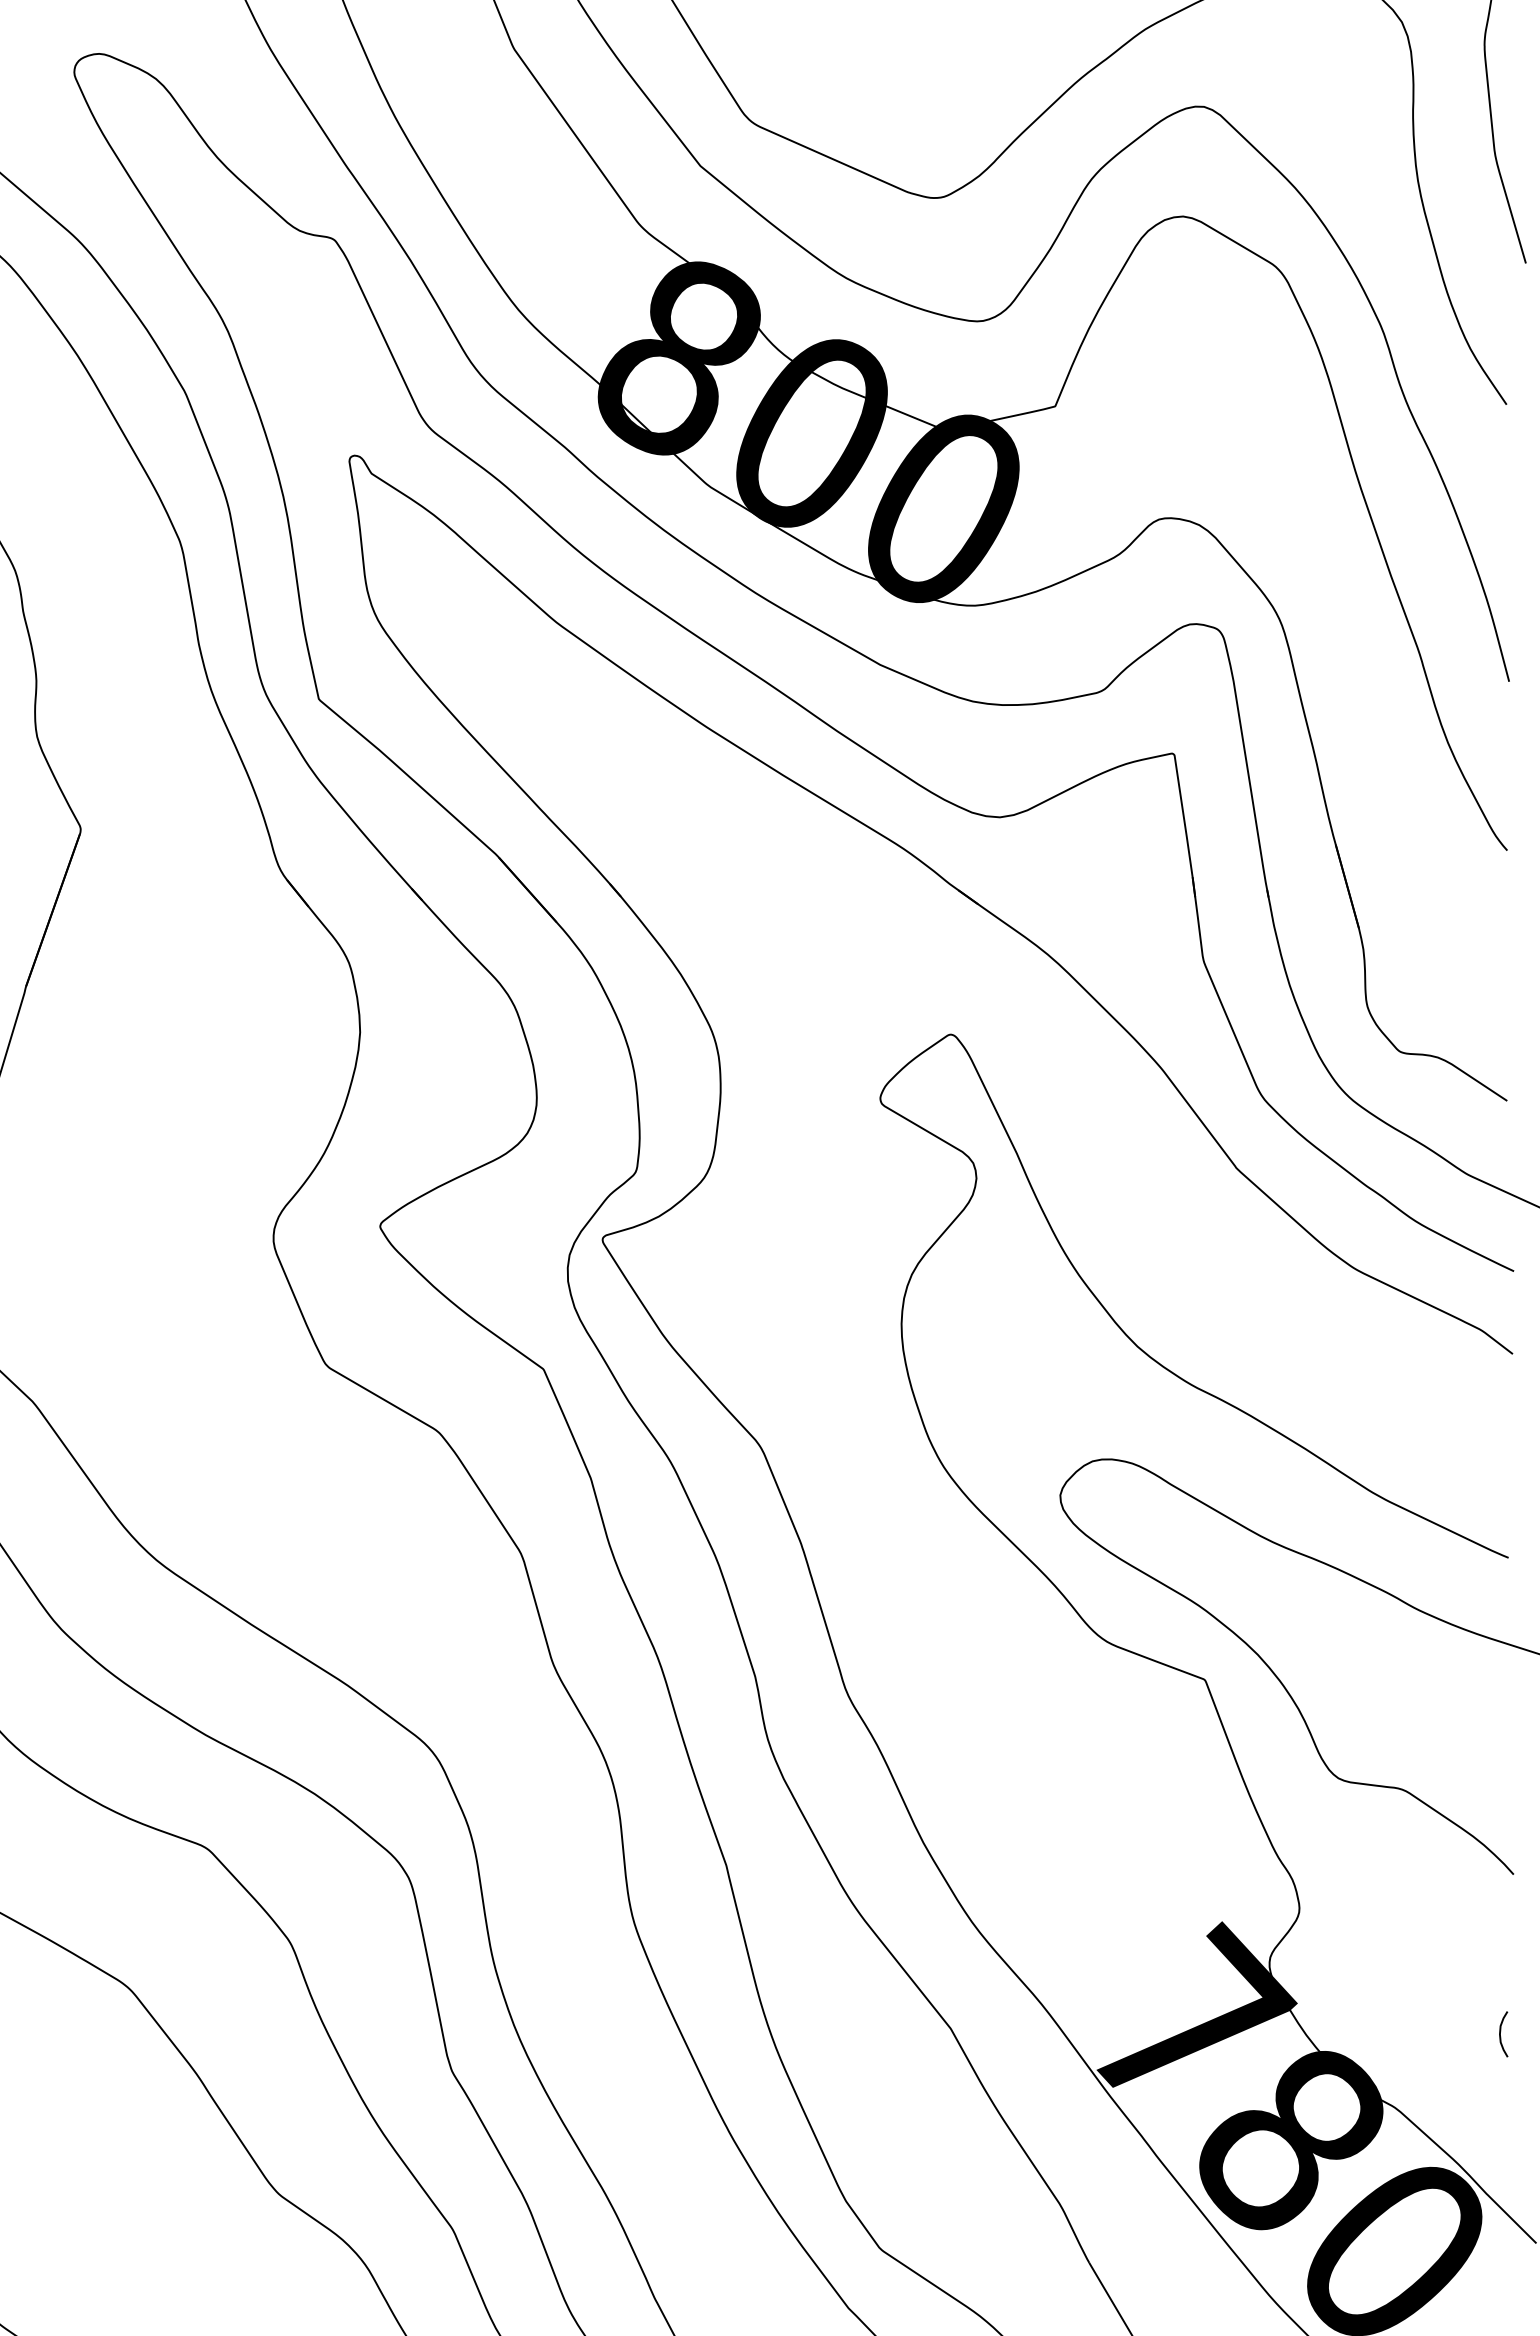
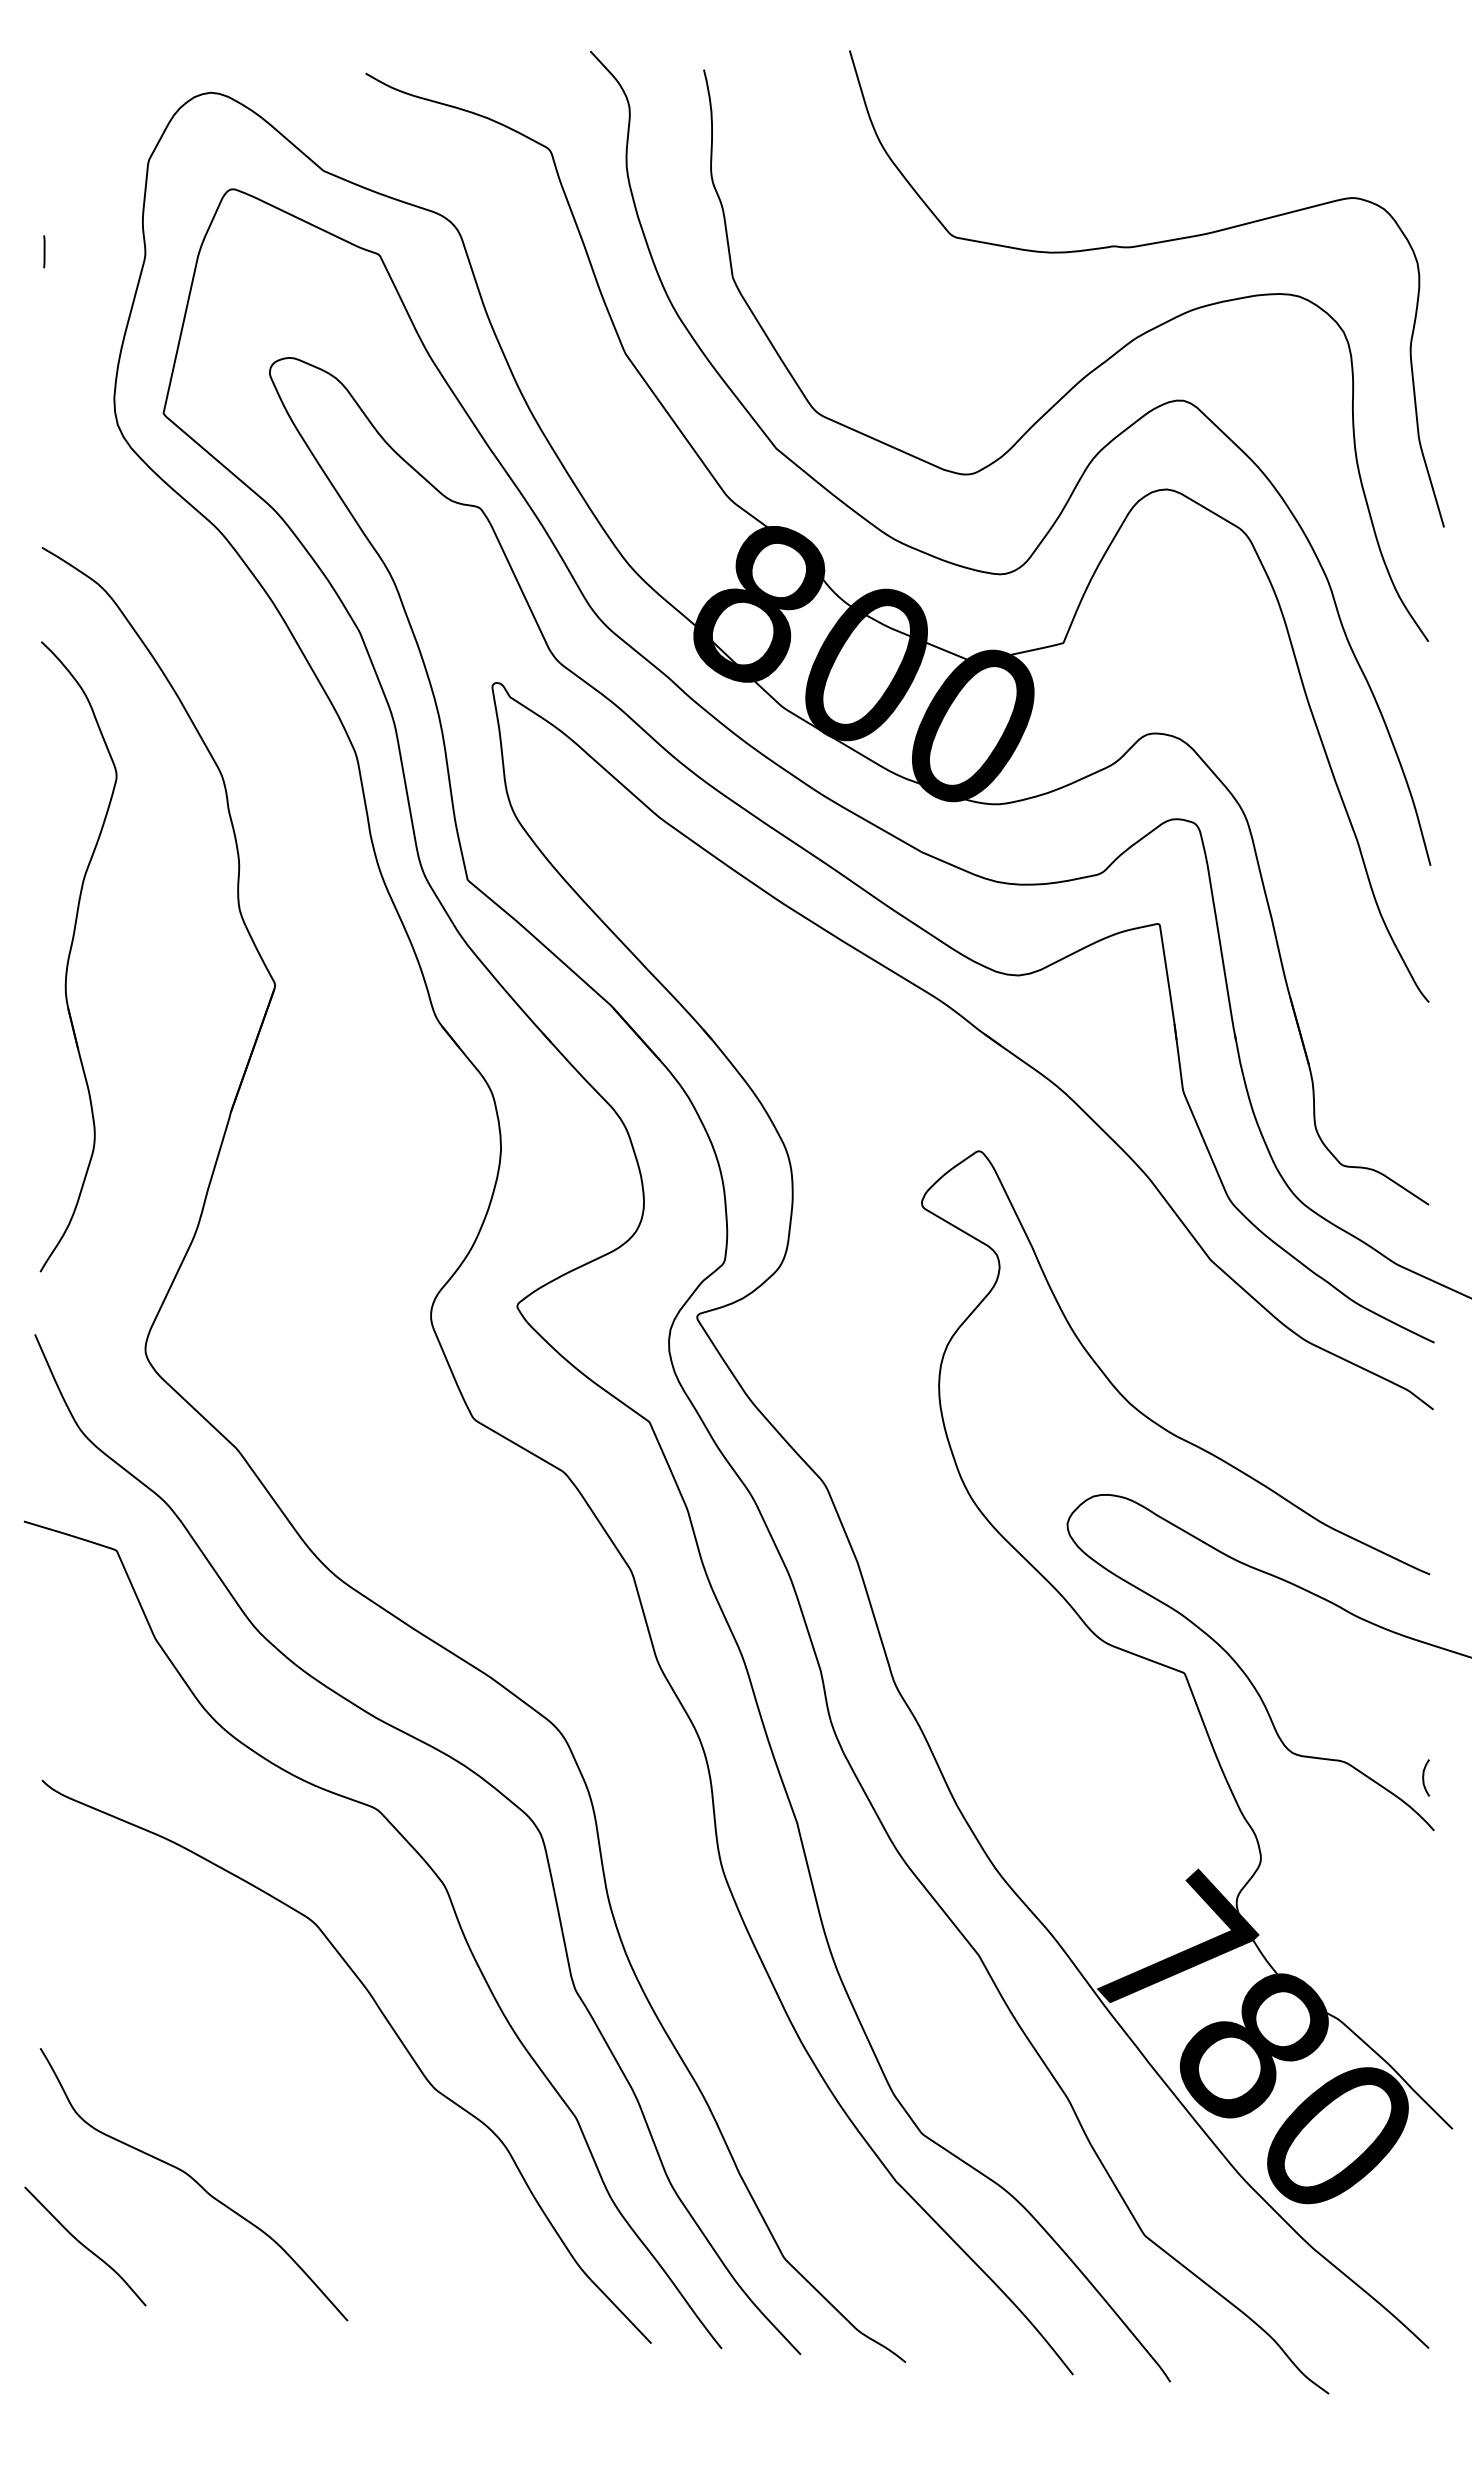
curve: (1501, 2032) -> (1424, 1776), moved

